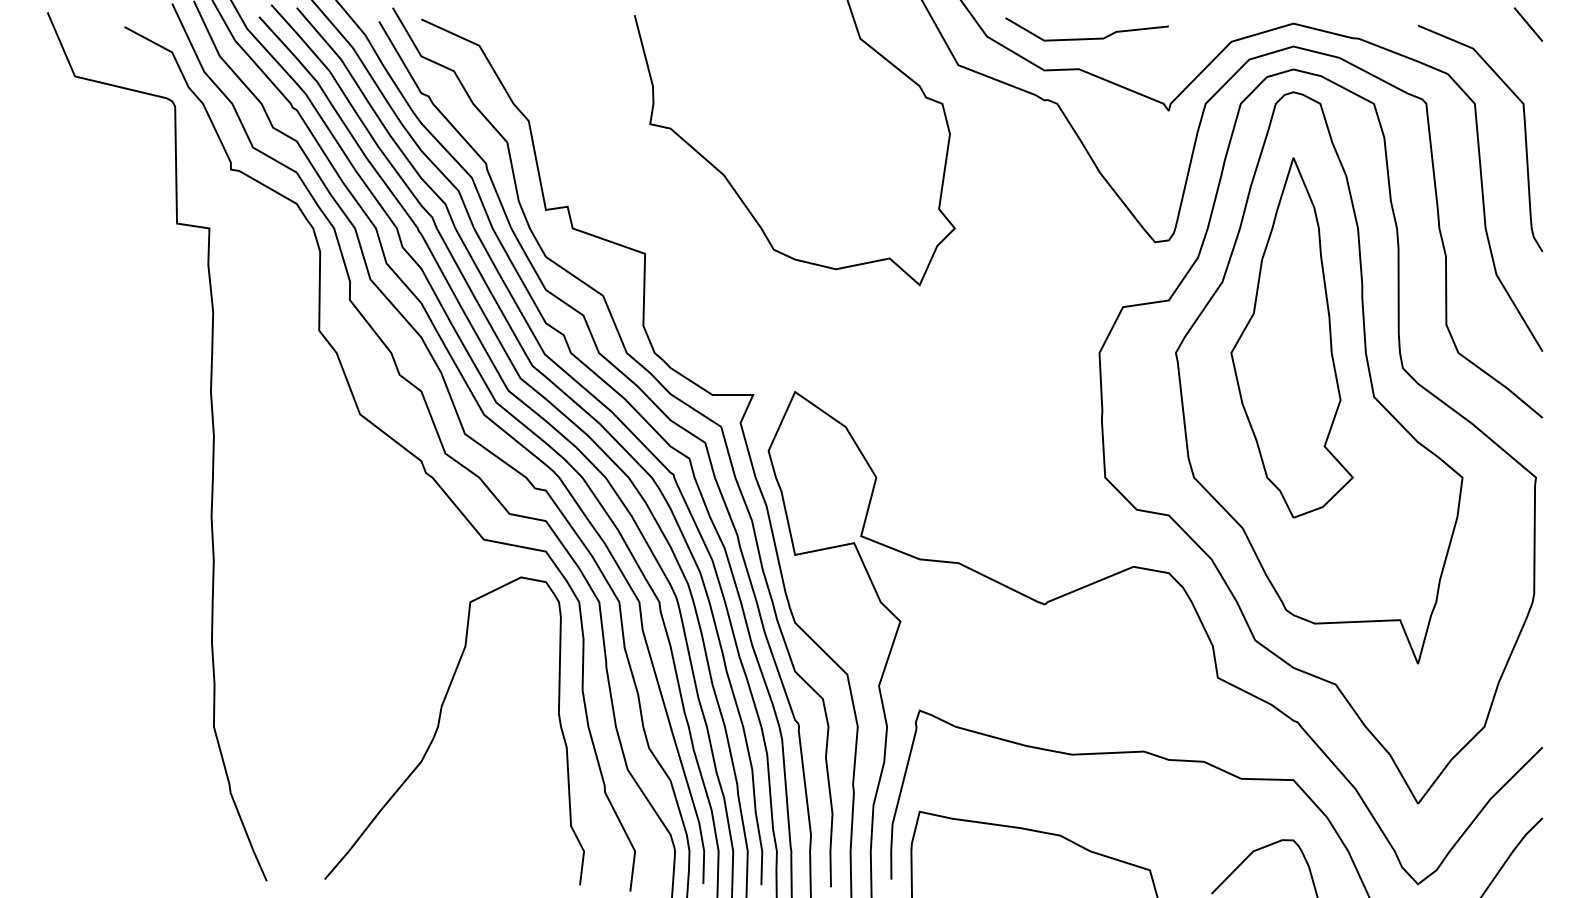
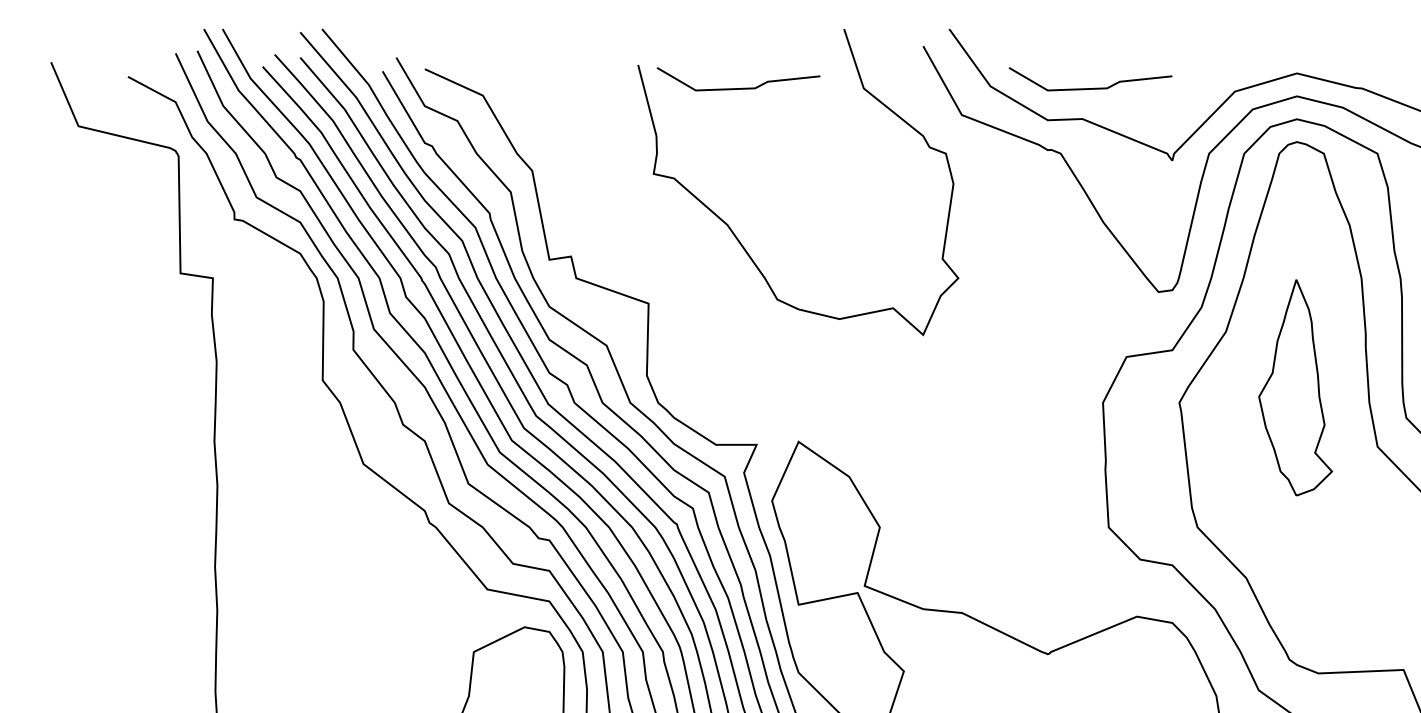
line: (734, 38) -> (738, 88), added
part: (1291, 337) -> (1295, 387), size x0.6

